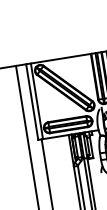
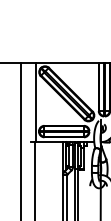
line: (32, 101) -> (31, 102), removed

